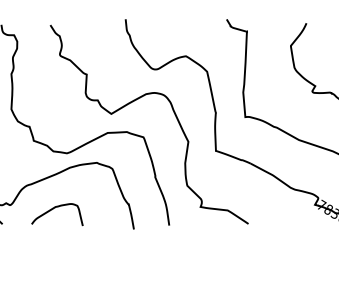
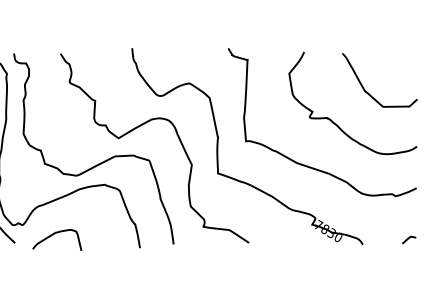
curve: (53, 209) -> (53, 235), moved

